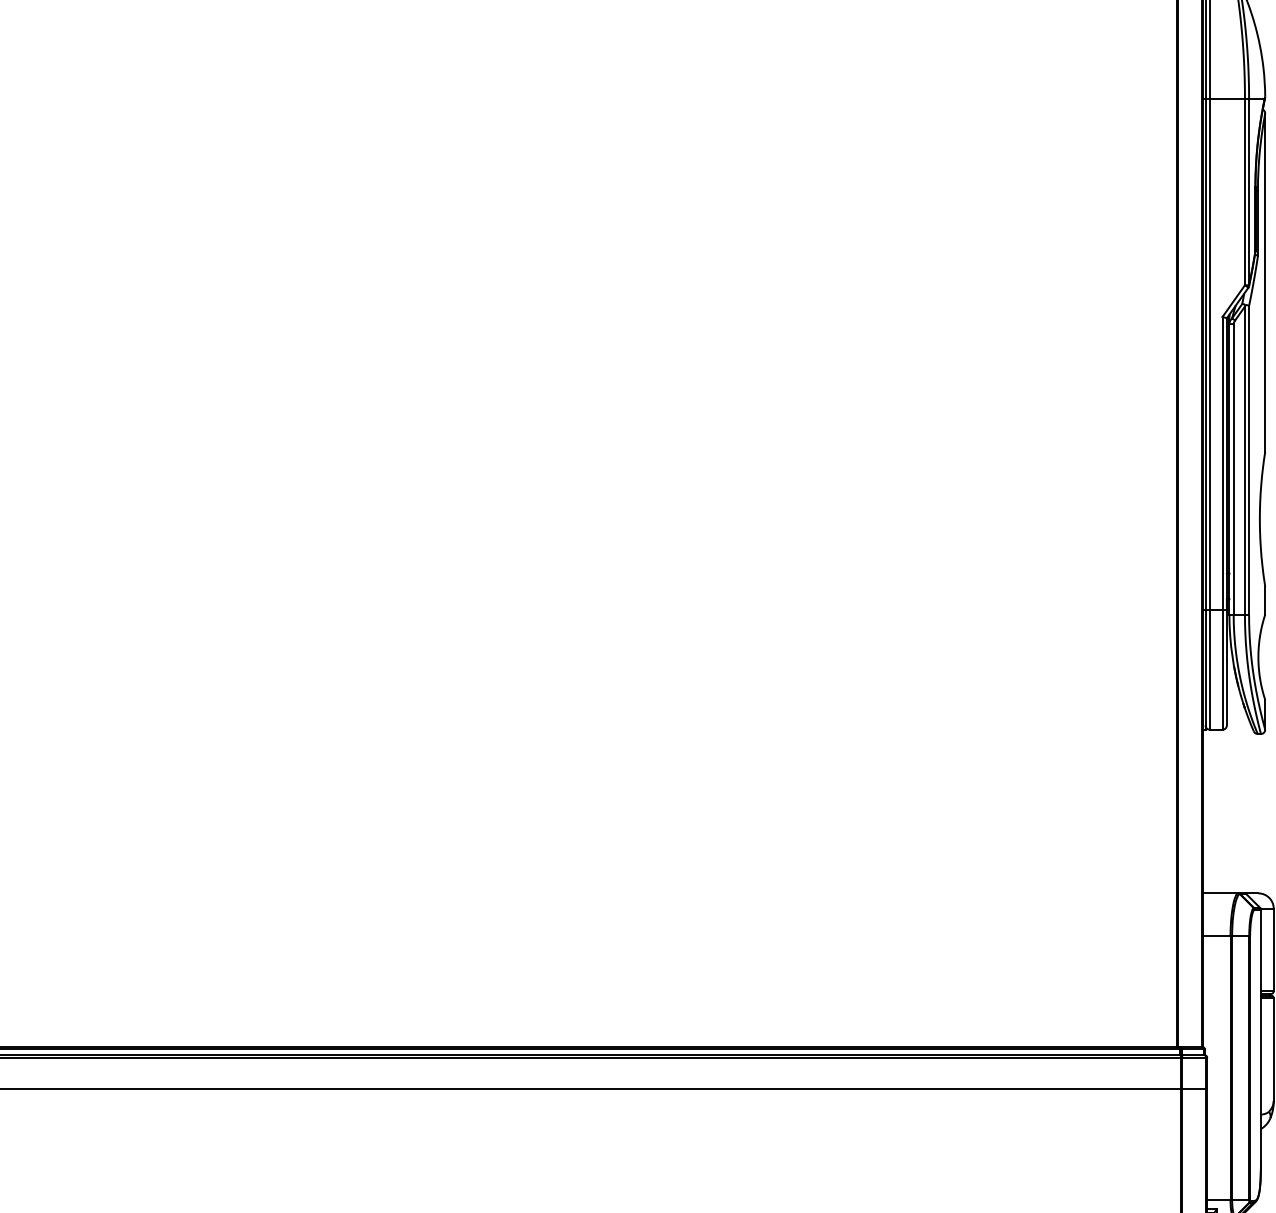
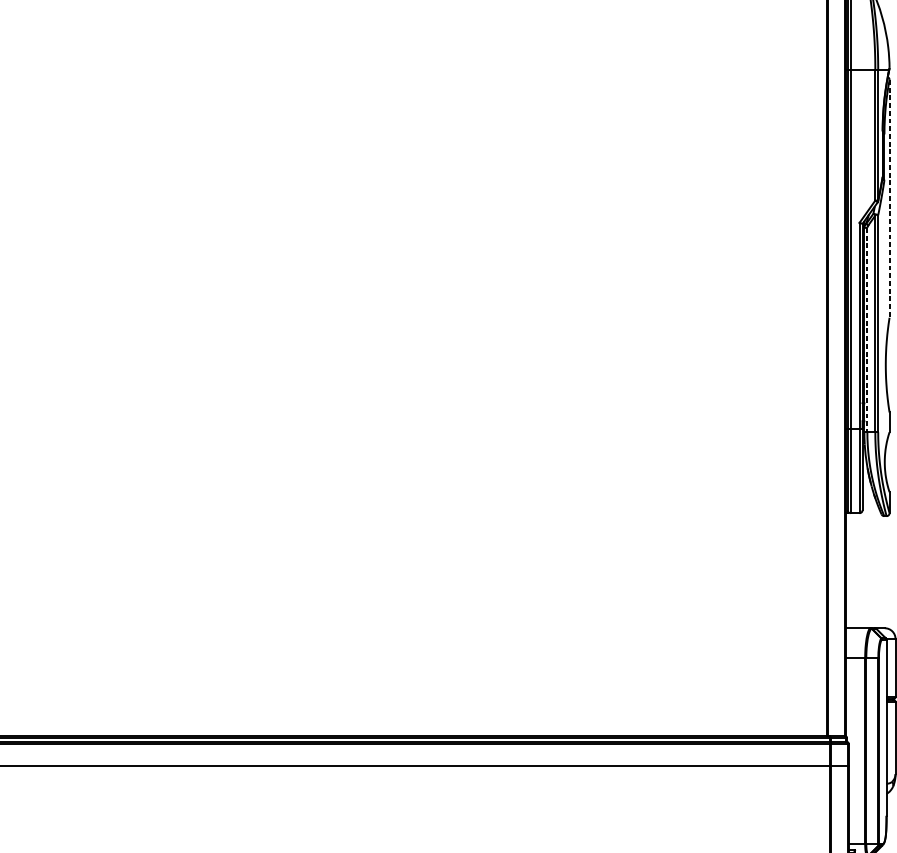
line: (1265, 283) -> (889, 199), solid -> dashed
line: (1233, 469) -> (867, 330), solid -> dashed

